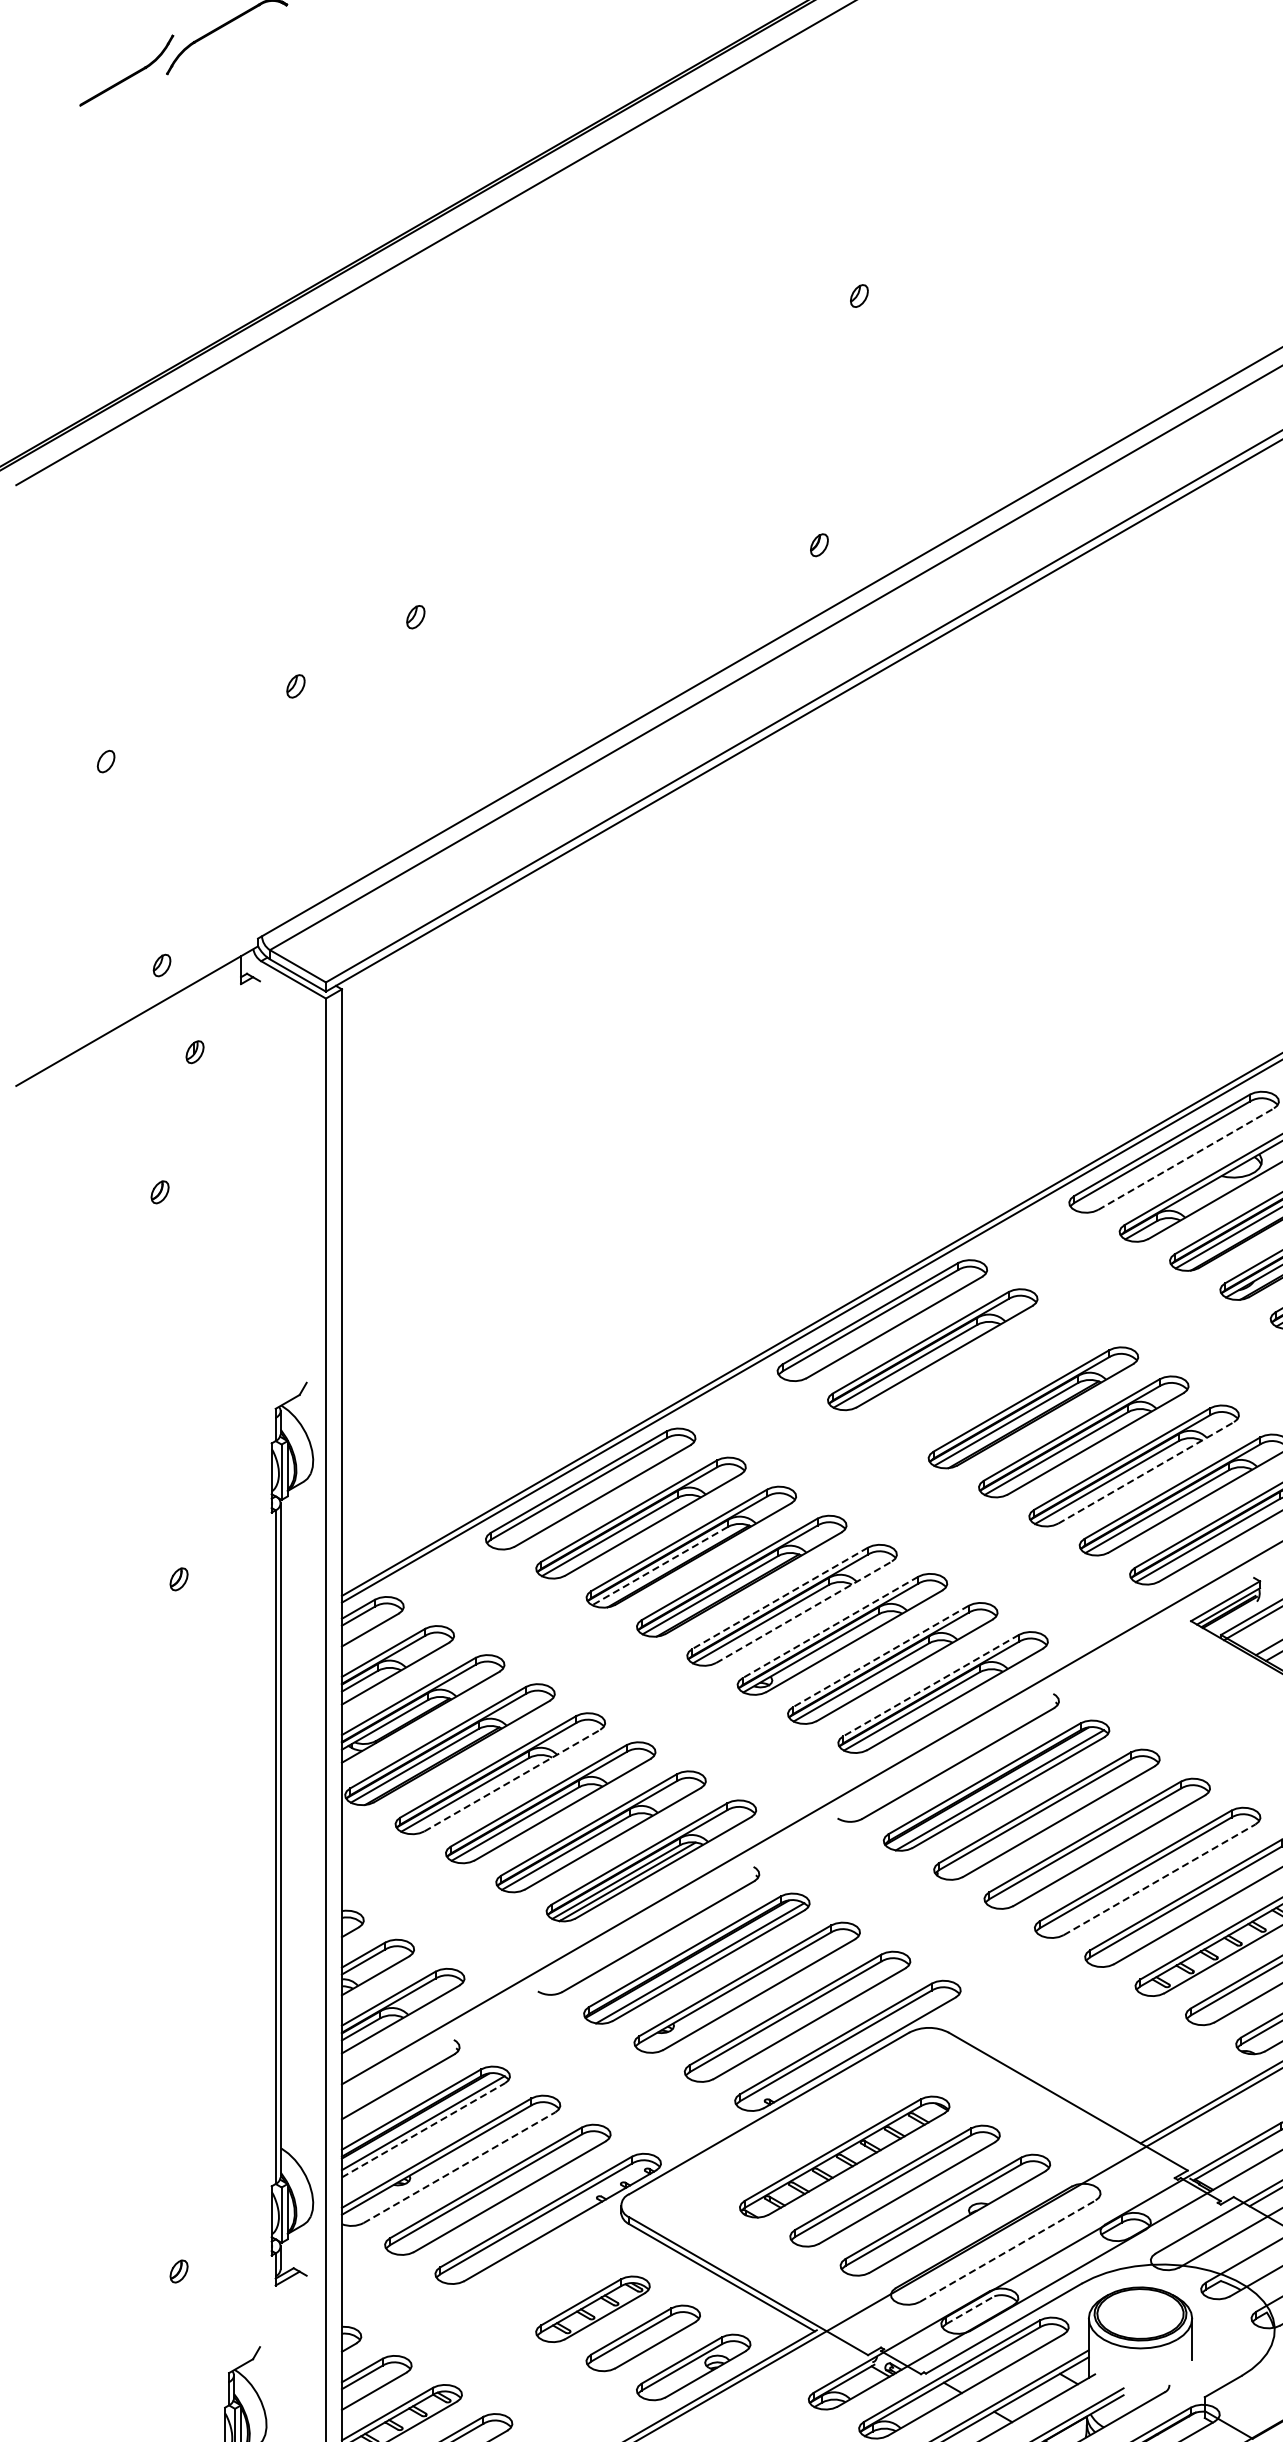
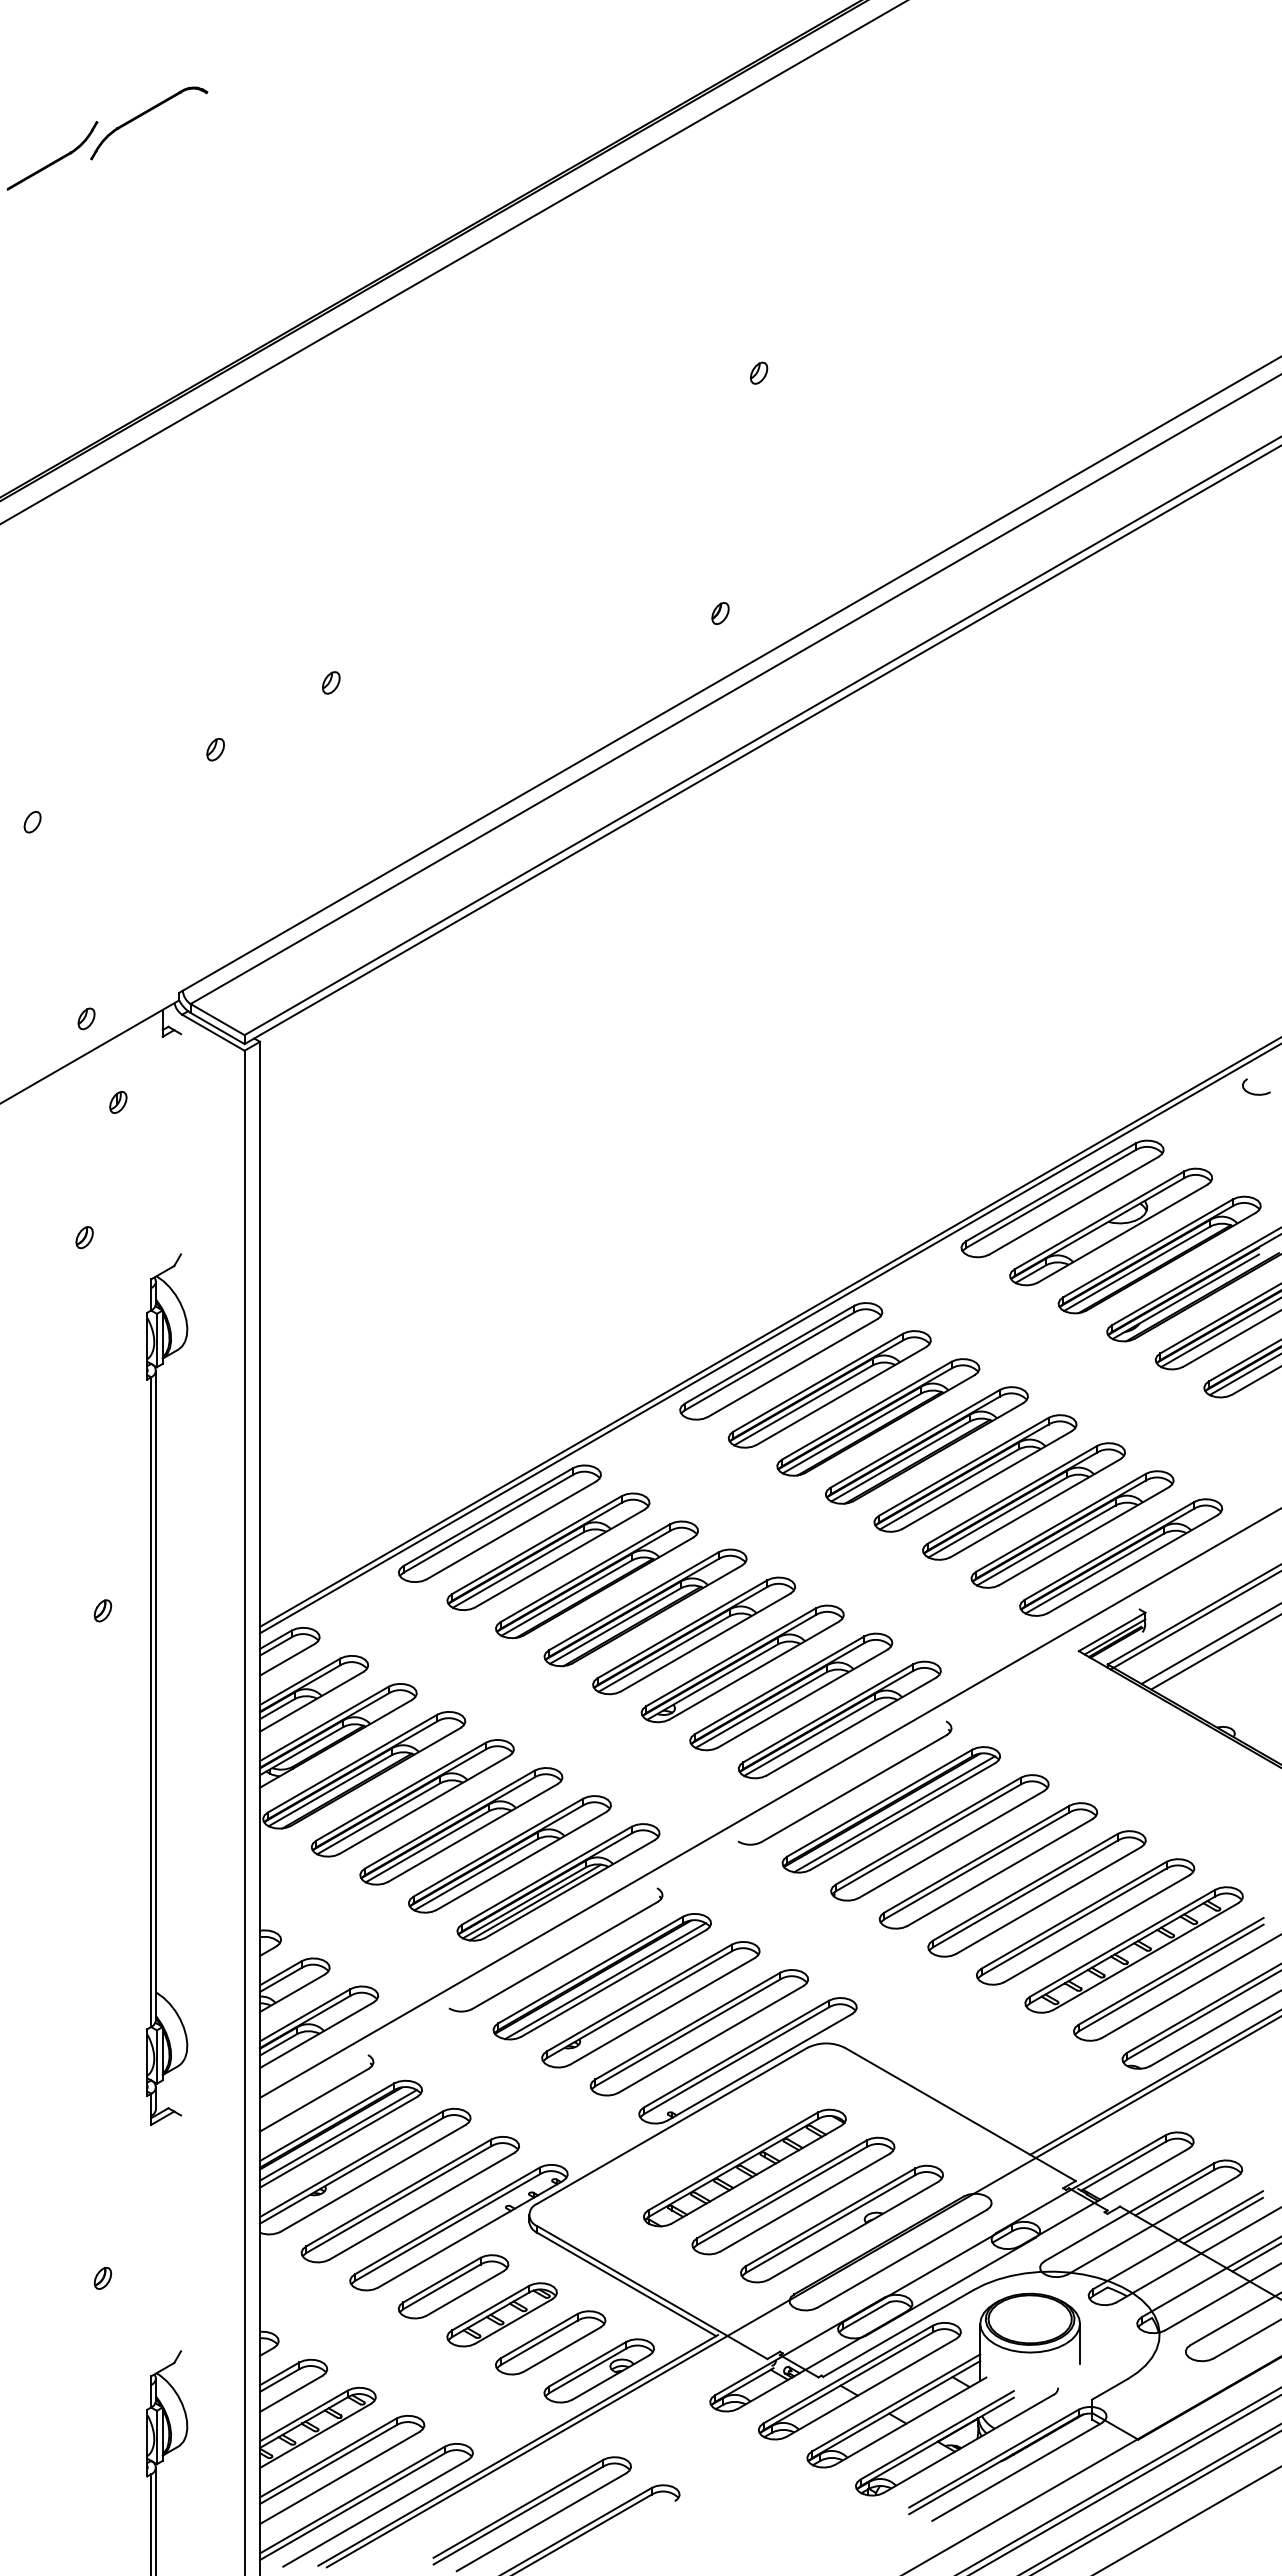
line: (1186, 1159) -> (1074, 1205), dashed -> solid
part: (983, 1378) -> (878, 1417), added
line: (1146, 1473) -> (1035, 1508), dashed -> solid
line: (659, 1566) -> (566, 1598), dashed -> solid
line: (780, 1598) -> (682, 1629), dashed -> solid
line: (803, 1612) -> (705, 1642), dashed -> solid
line: (830, 1627) -> (731, 1657), dashed -> solid
line: (880, 1656) -> (779, 1685), dashed -> solid
line: (931, 1685) -> (828, 1713), dashed -> solid
line: (512, 1780) -> (424, 1804), dashed -> solid
part: (281, 1834) -> (156, 1689), moved
line: (1159, 1879) -> (1048, 1900), dashed -> solid
line: (423, 2130) -> (338, 2142), dashed -> solid
line: (459, 2167) -> (373, 2178), dashed -> solid
line: (1008, 2250) -> (902, 2258), dashed -> solid
part: (542, 2279) -> (453, 2286), added
line: (969, 2309) -> (865, 2315), dashed -> solid

